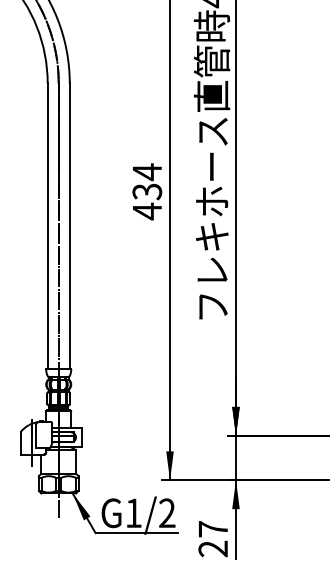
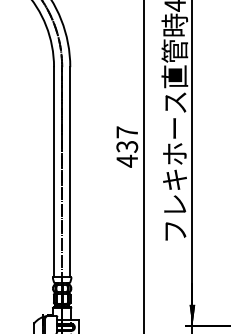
text: (147, 172) -> (127, 132), 434 -> 437

